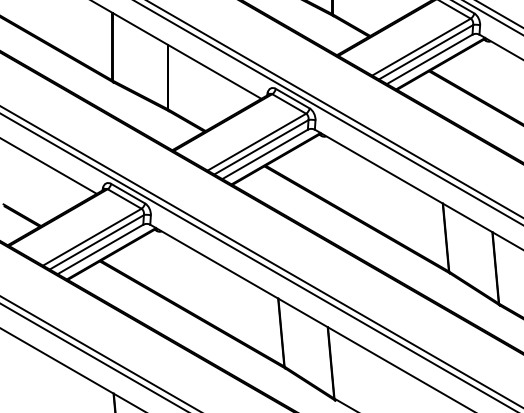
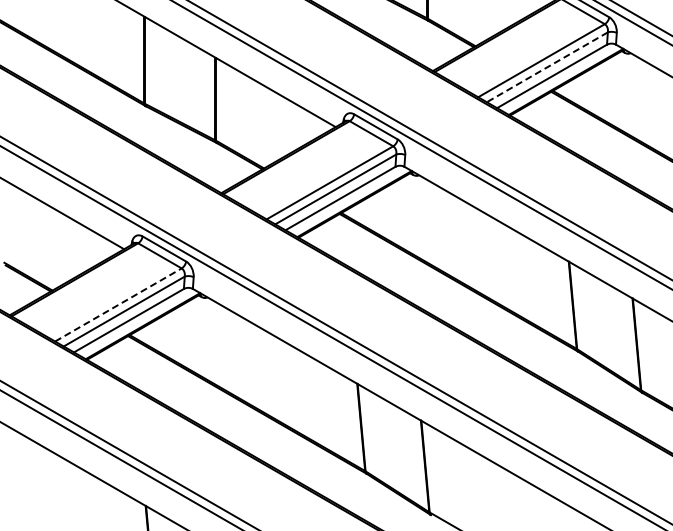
line: (426, 52) -> (547, 67), solid -> dashed
line: (92, 236) -> (118, 304), solid -> dashed

